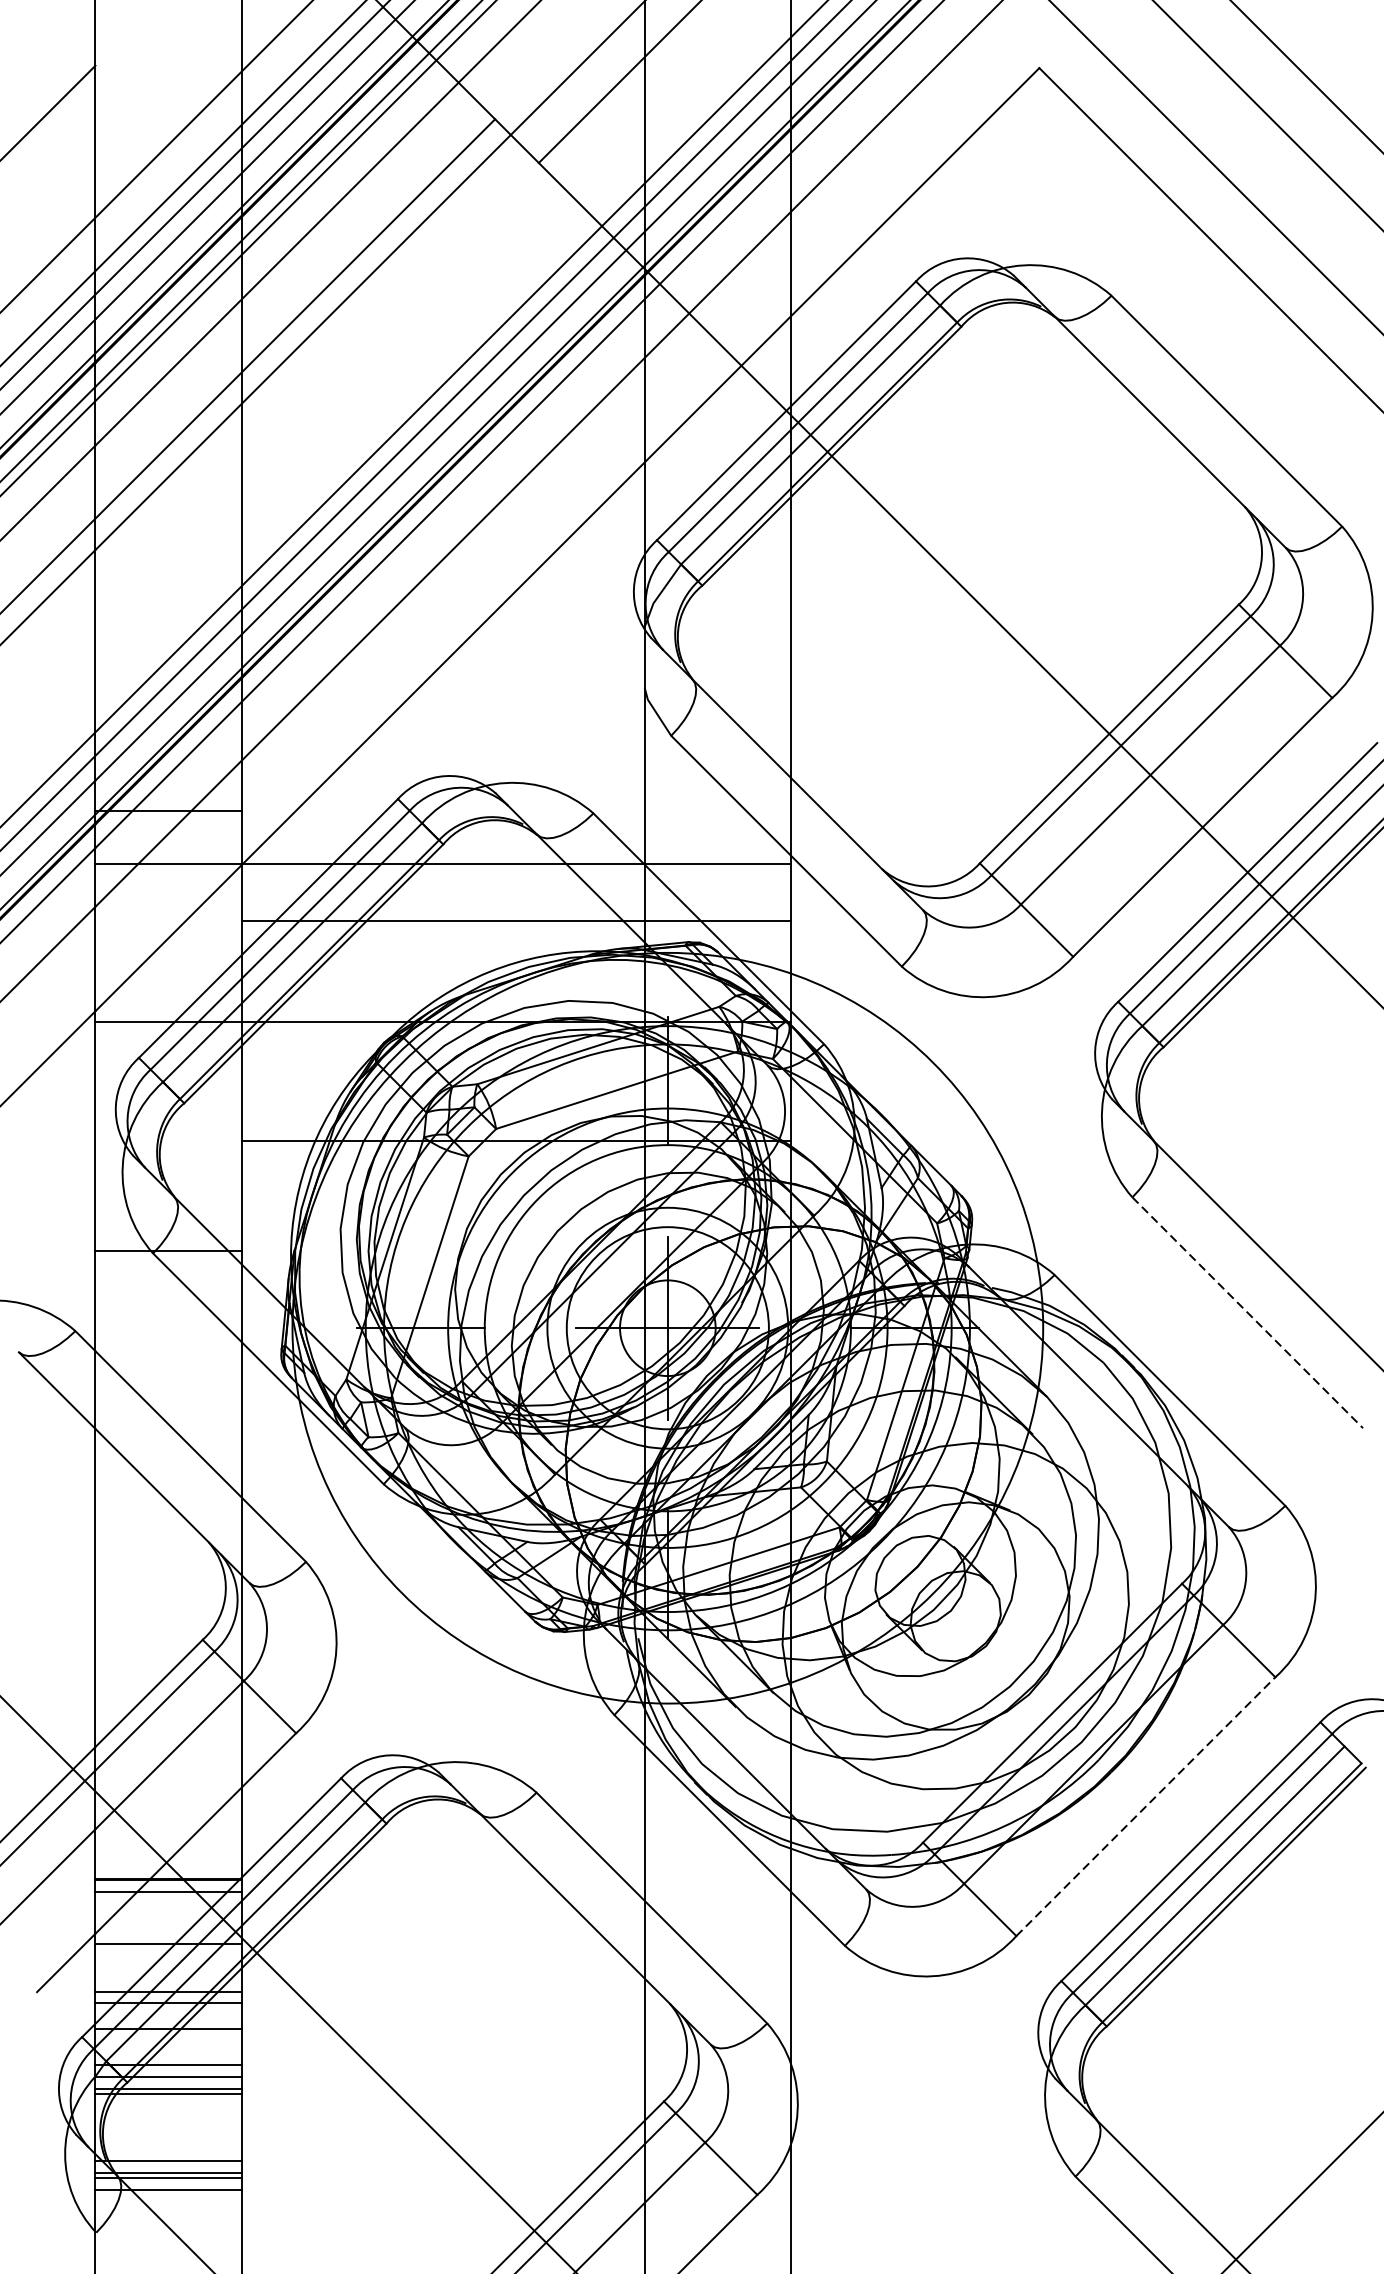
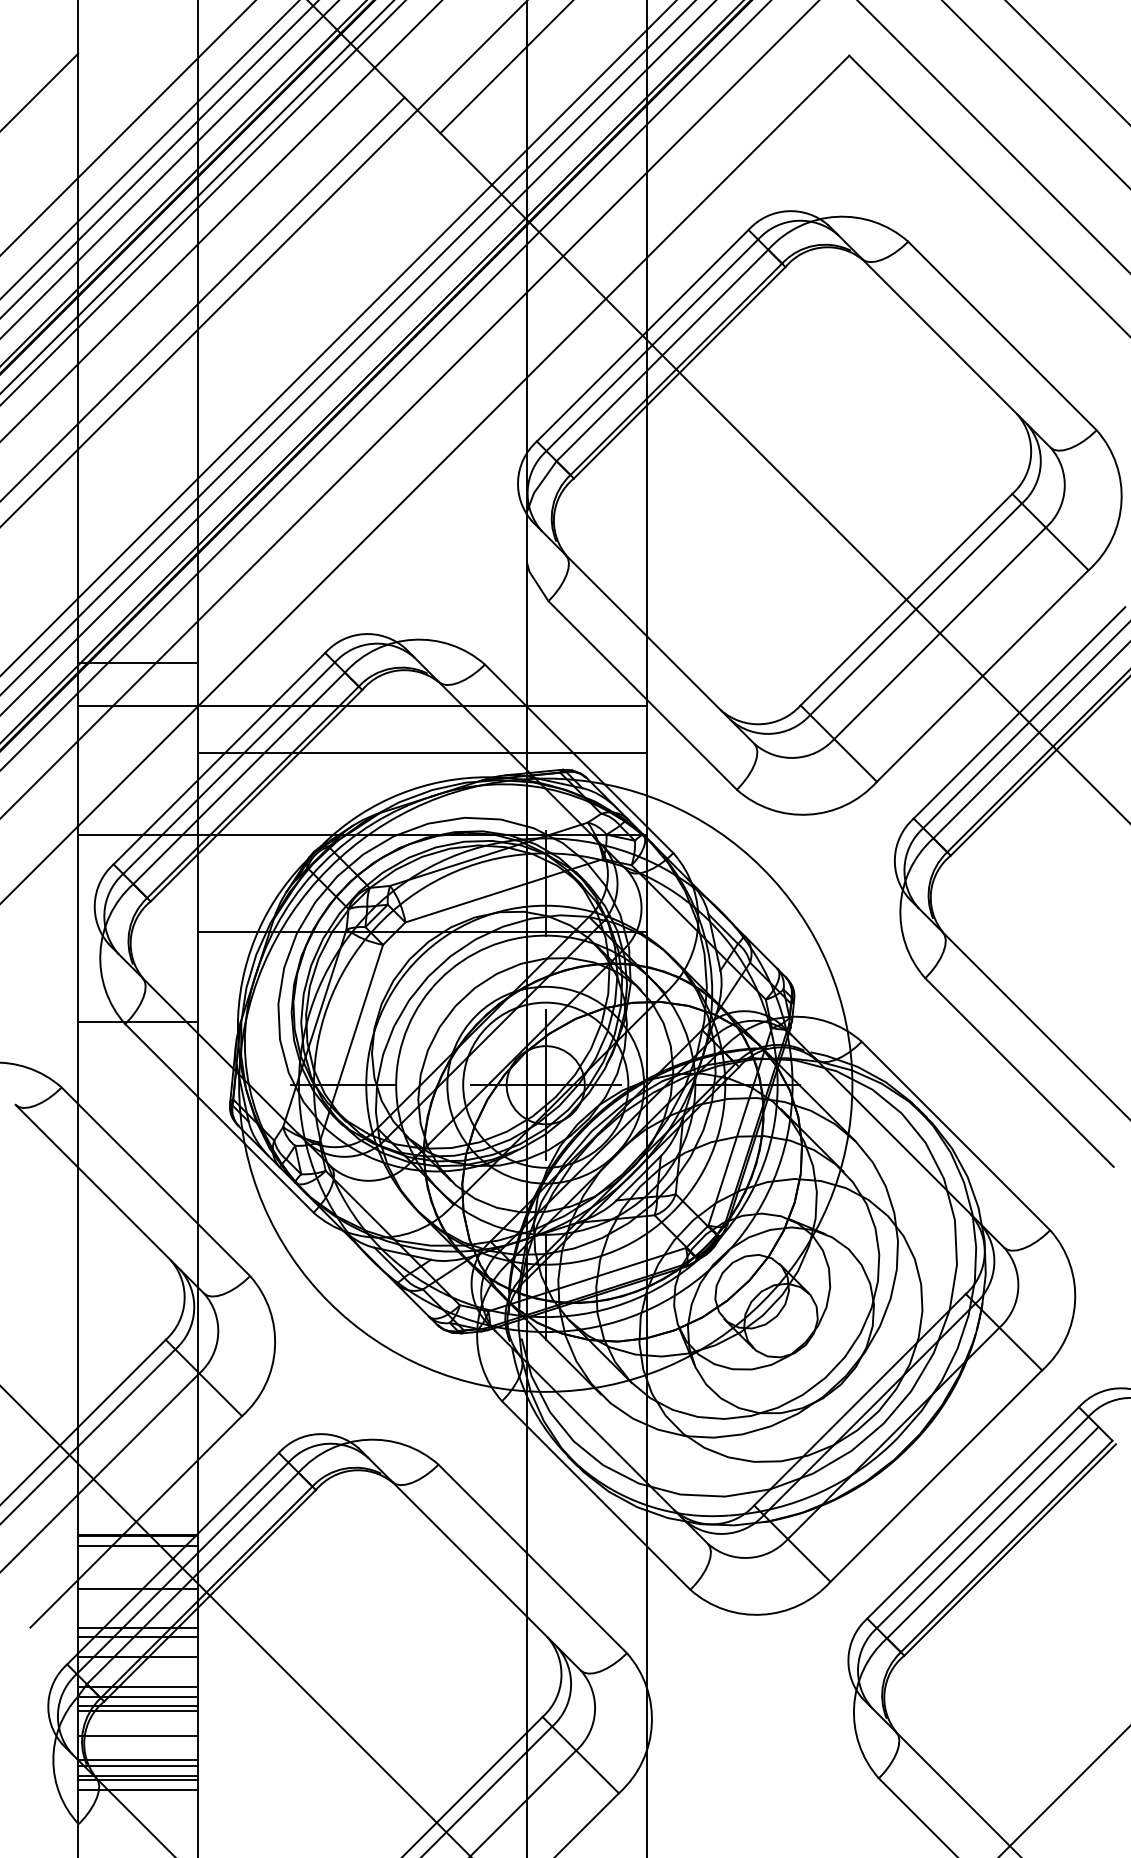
line: (1247, 1312) -> (1019, 1072), dashed -> solid
line: (1146, 1807) -> (936, 1476), dashed -> solid
line: (168, 2125) -> (137, 1736), added
line: (168, 2154) -> (137, 1760), added

